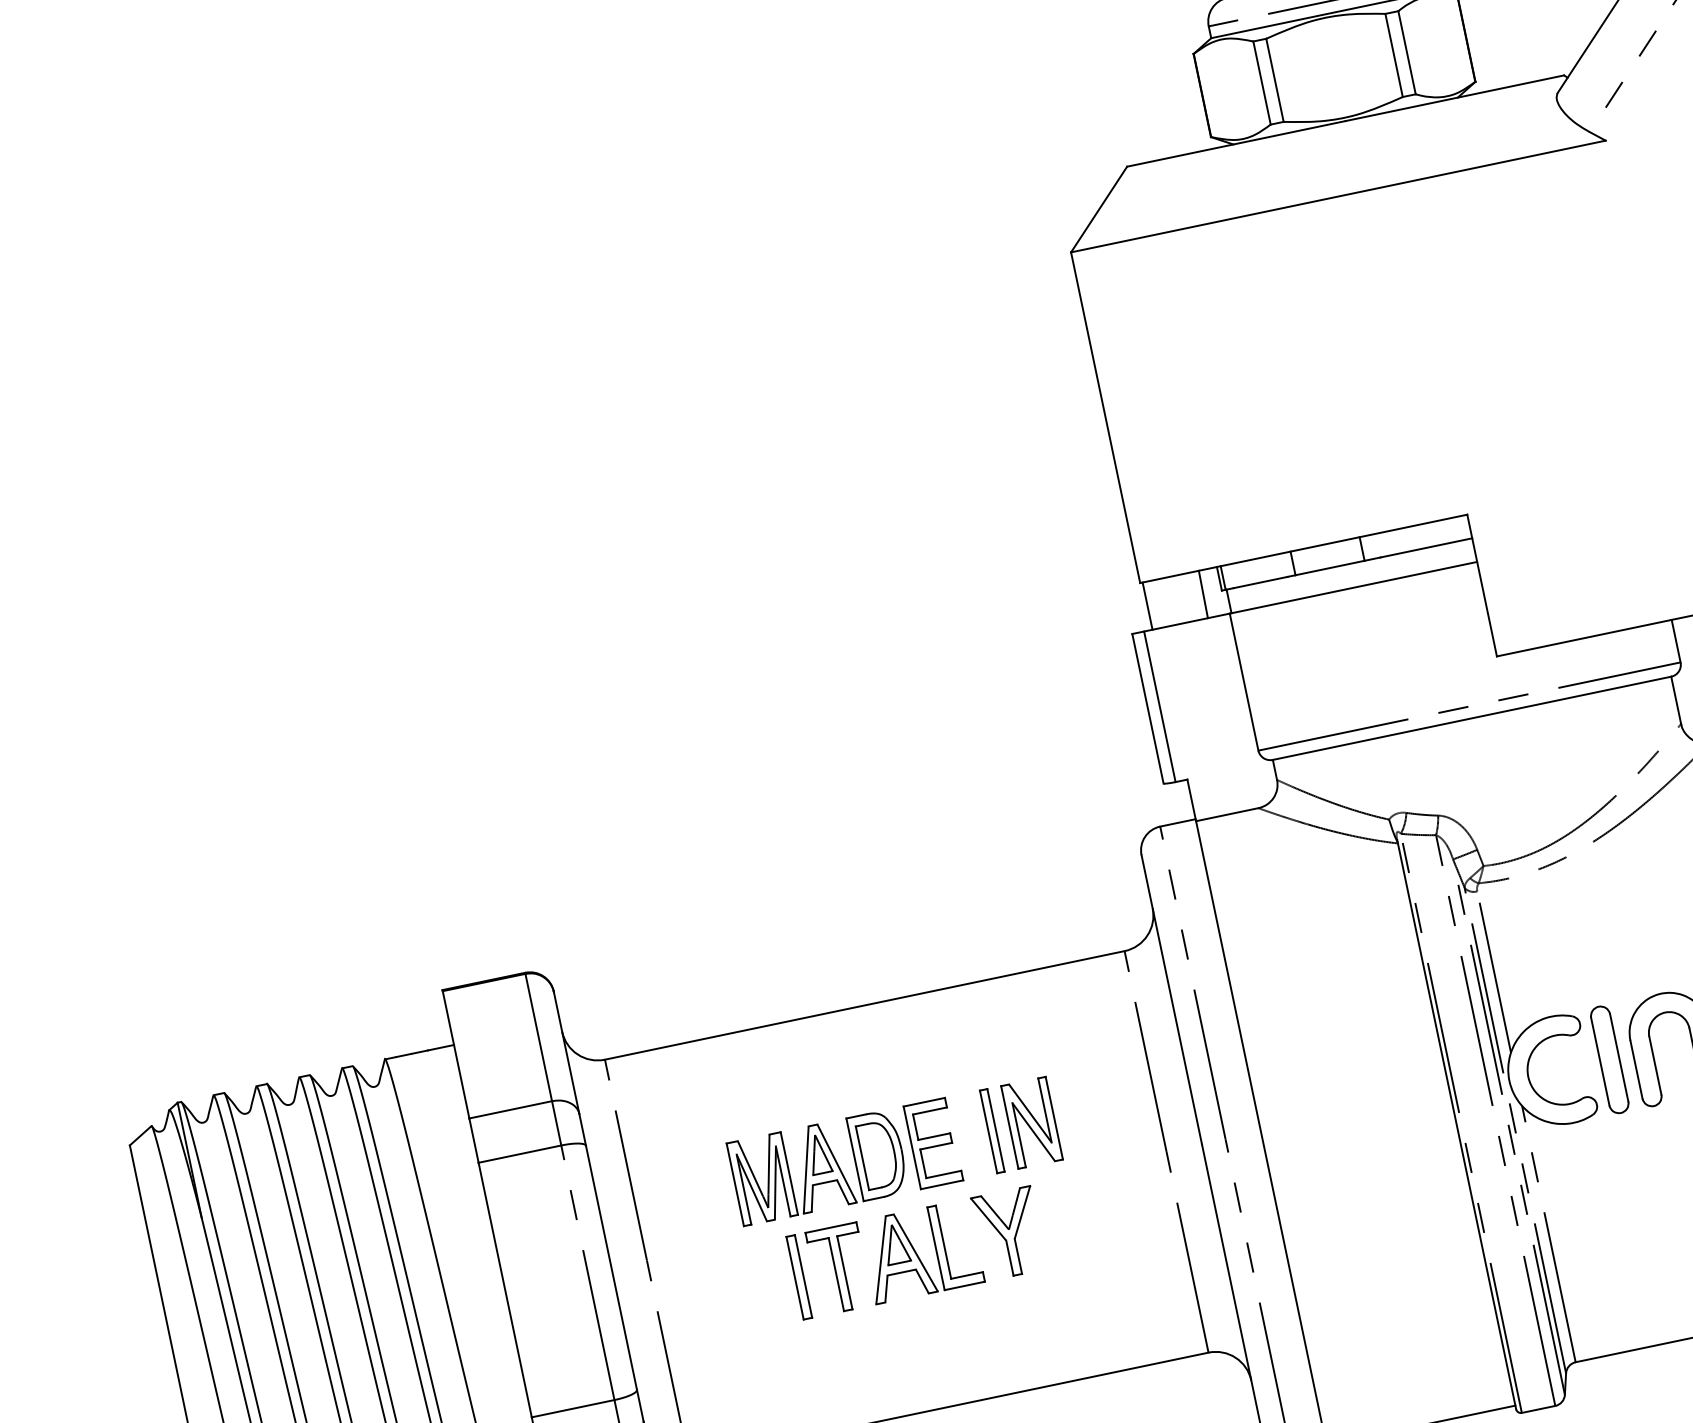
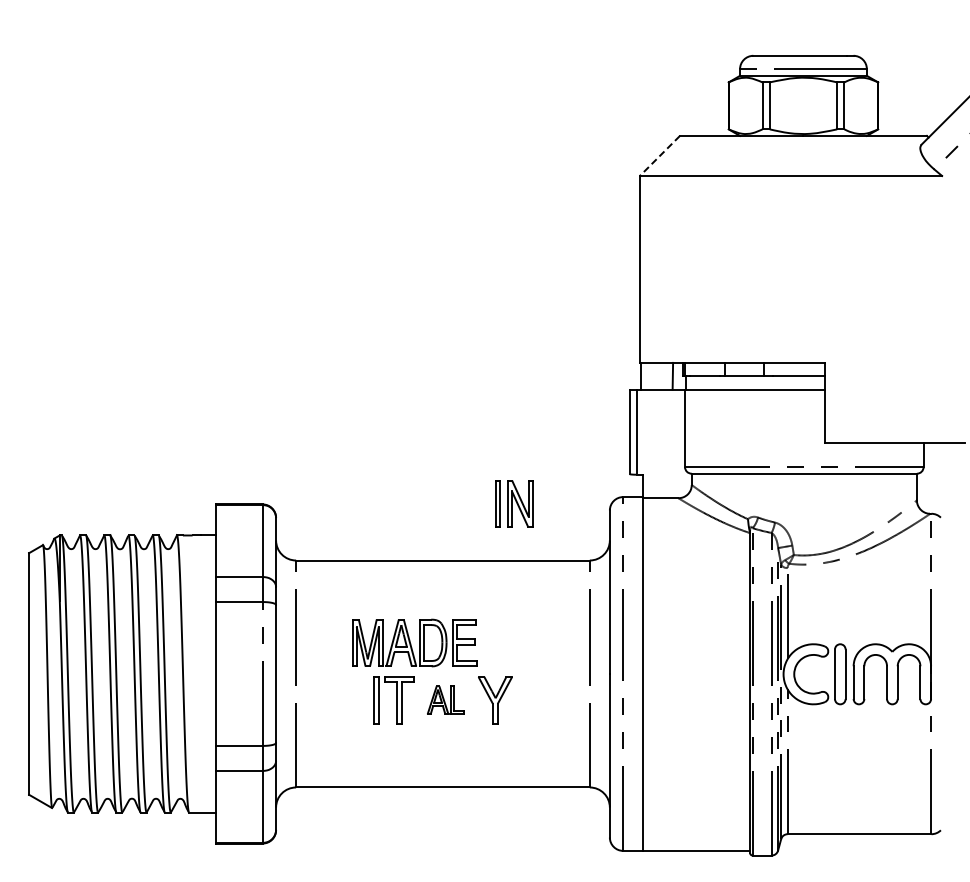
line: (1098, 210) -> (659, 156), solid -> dashed
part: (1021, 1124) -> (514, 503), moved
part: (921, 1252) -> (445, 700), size x0.6

